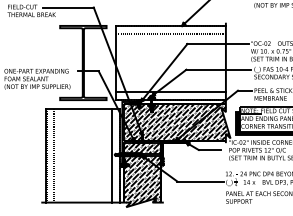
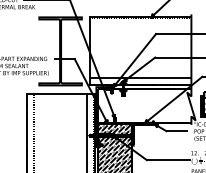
line: (170, 34) -> (140, 25), removed
hatch: (177, 122) -> (146, 105), removed

